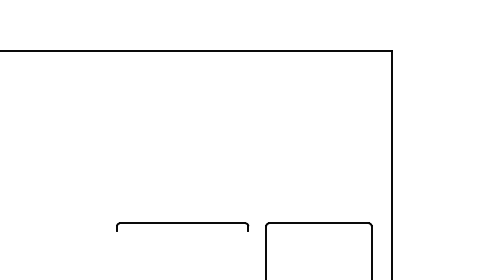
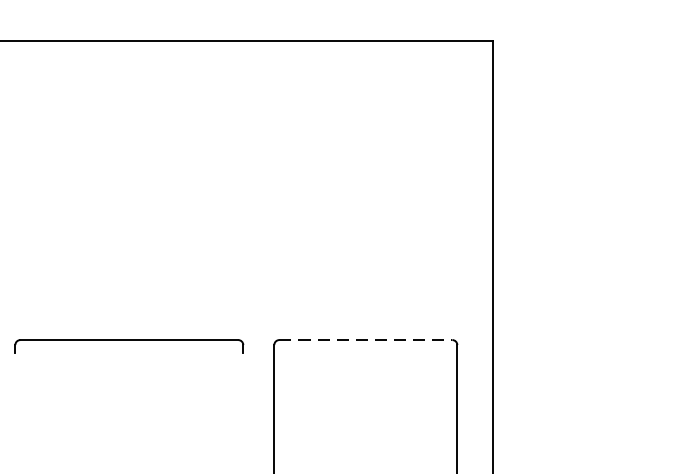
line: (318, 223) -> (365, 340), solid -> dashed

